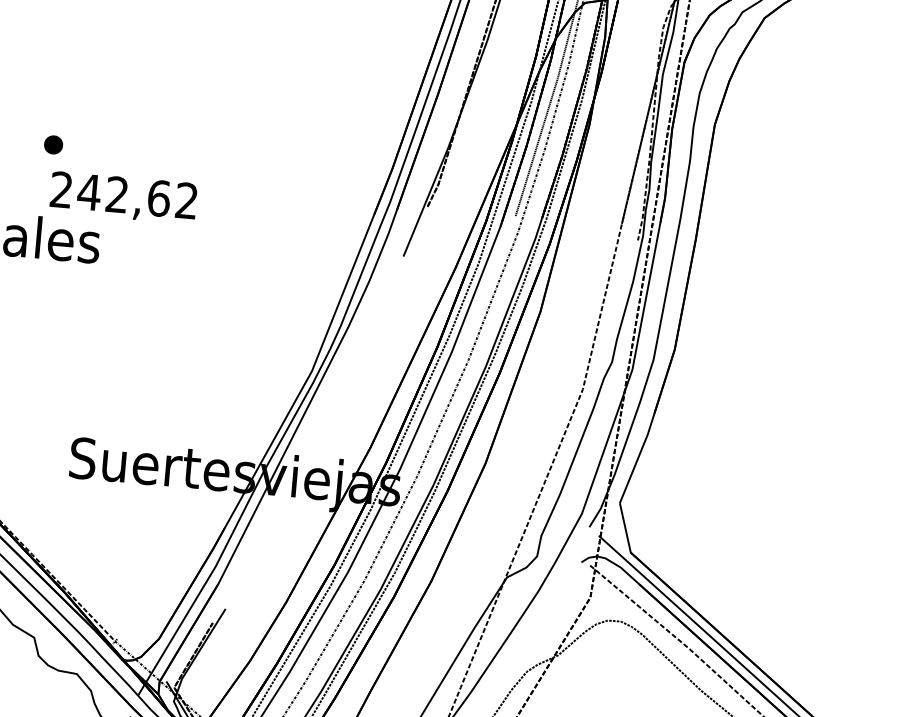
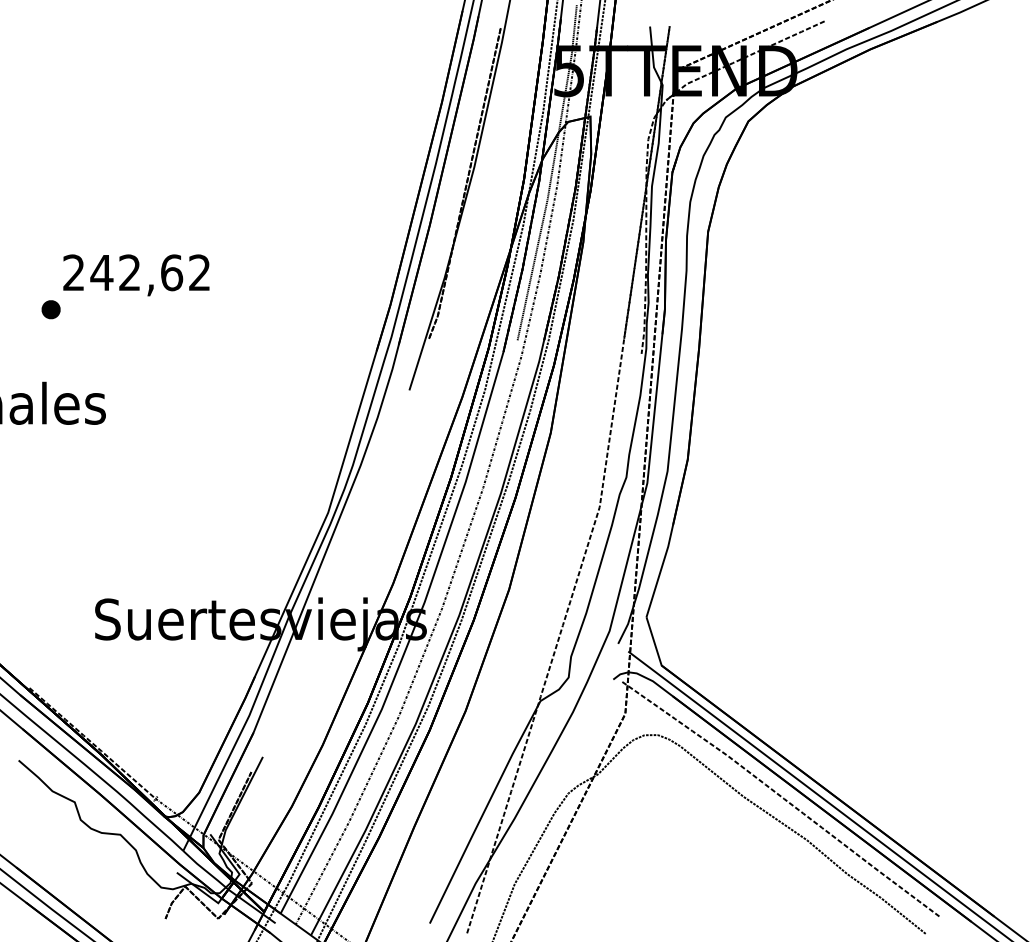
text: (123, 198) -> (136, 275), moved

